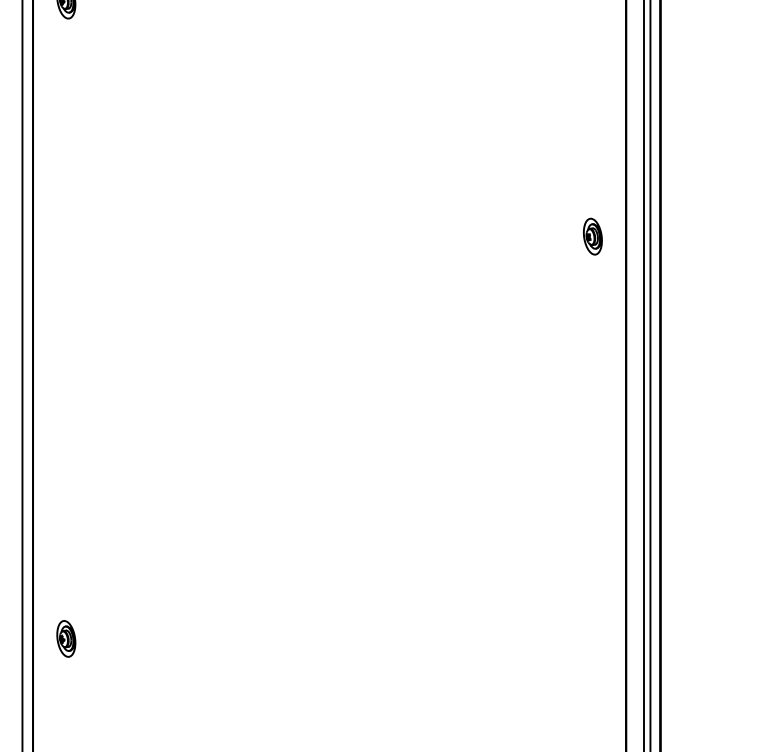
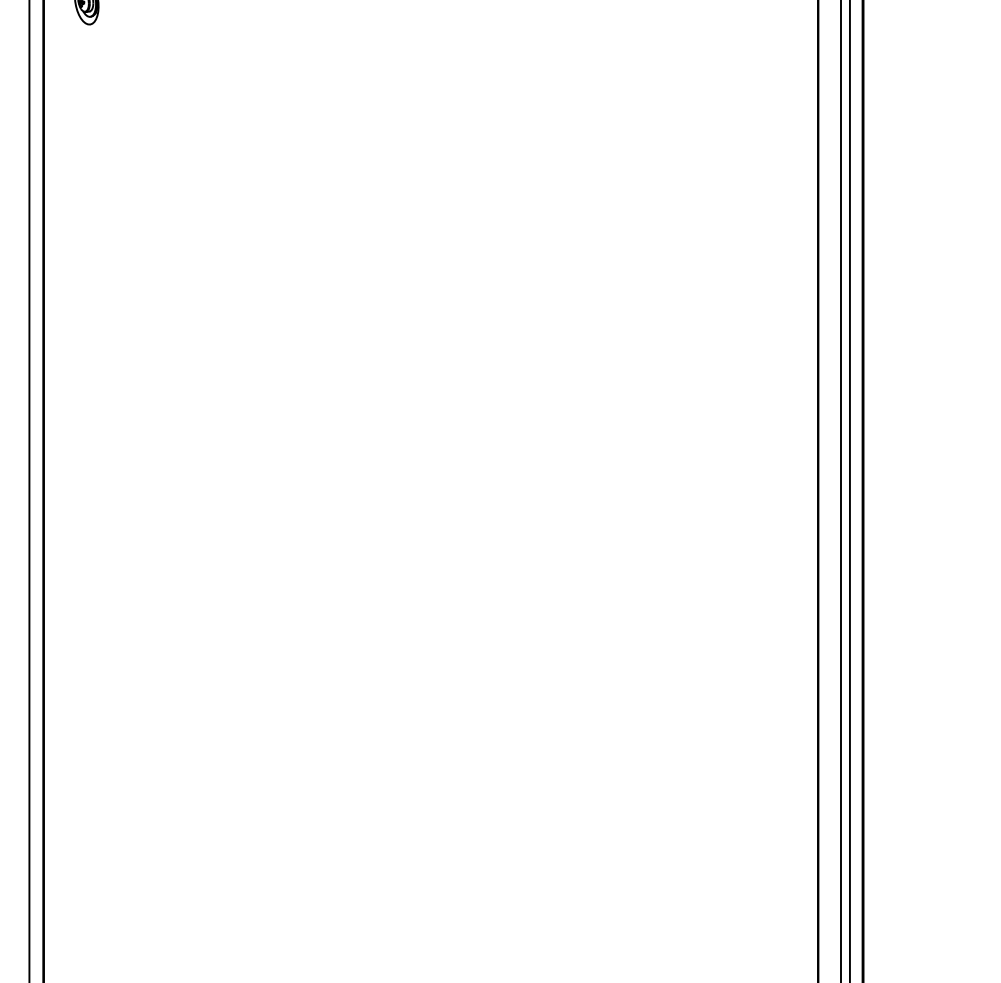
part: (592, 236) -> (774, 309), removed
part: (66, 638) -> (86, 834), removed

